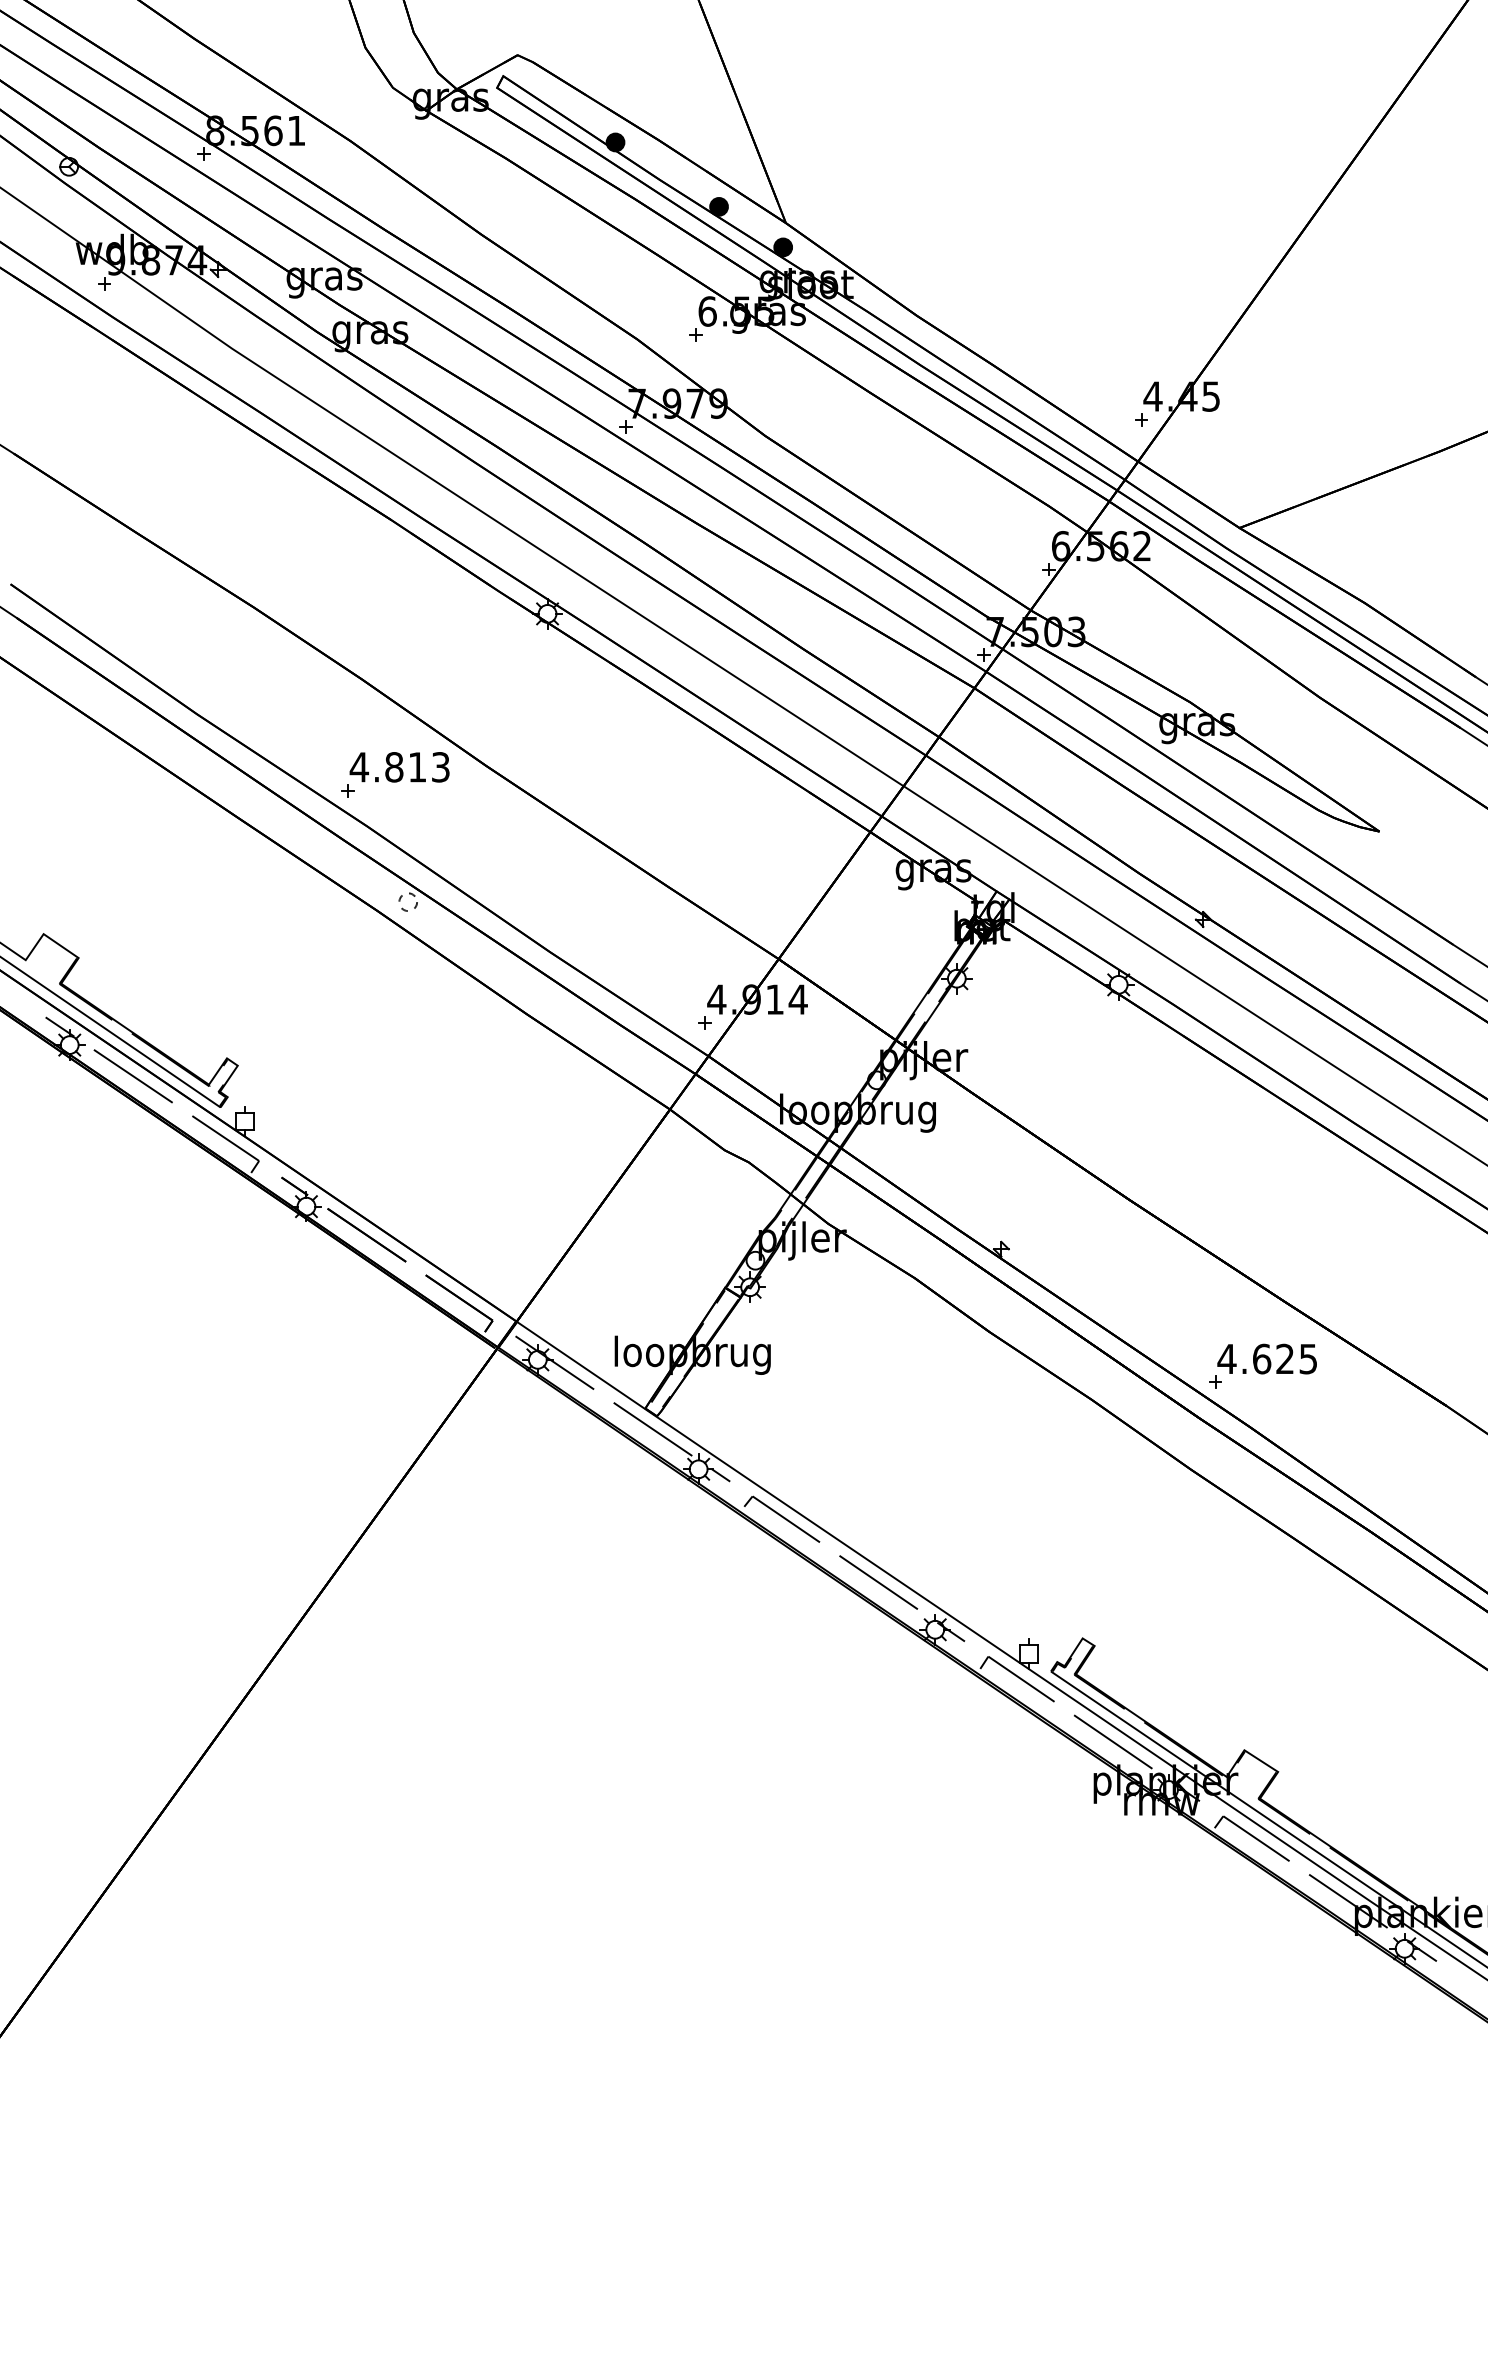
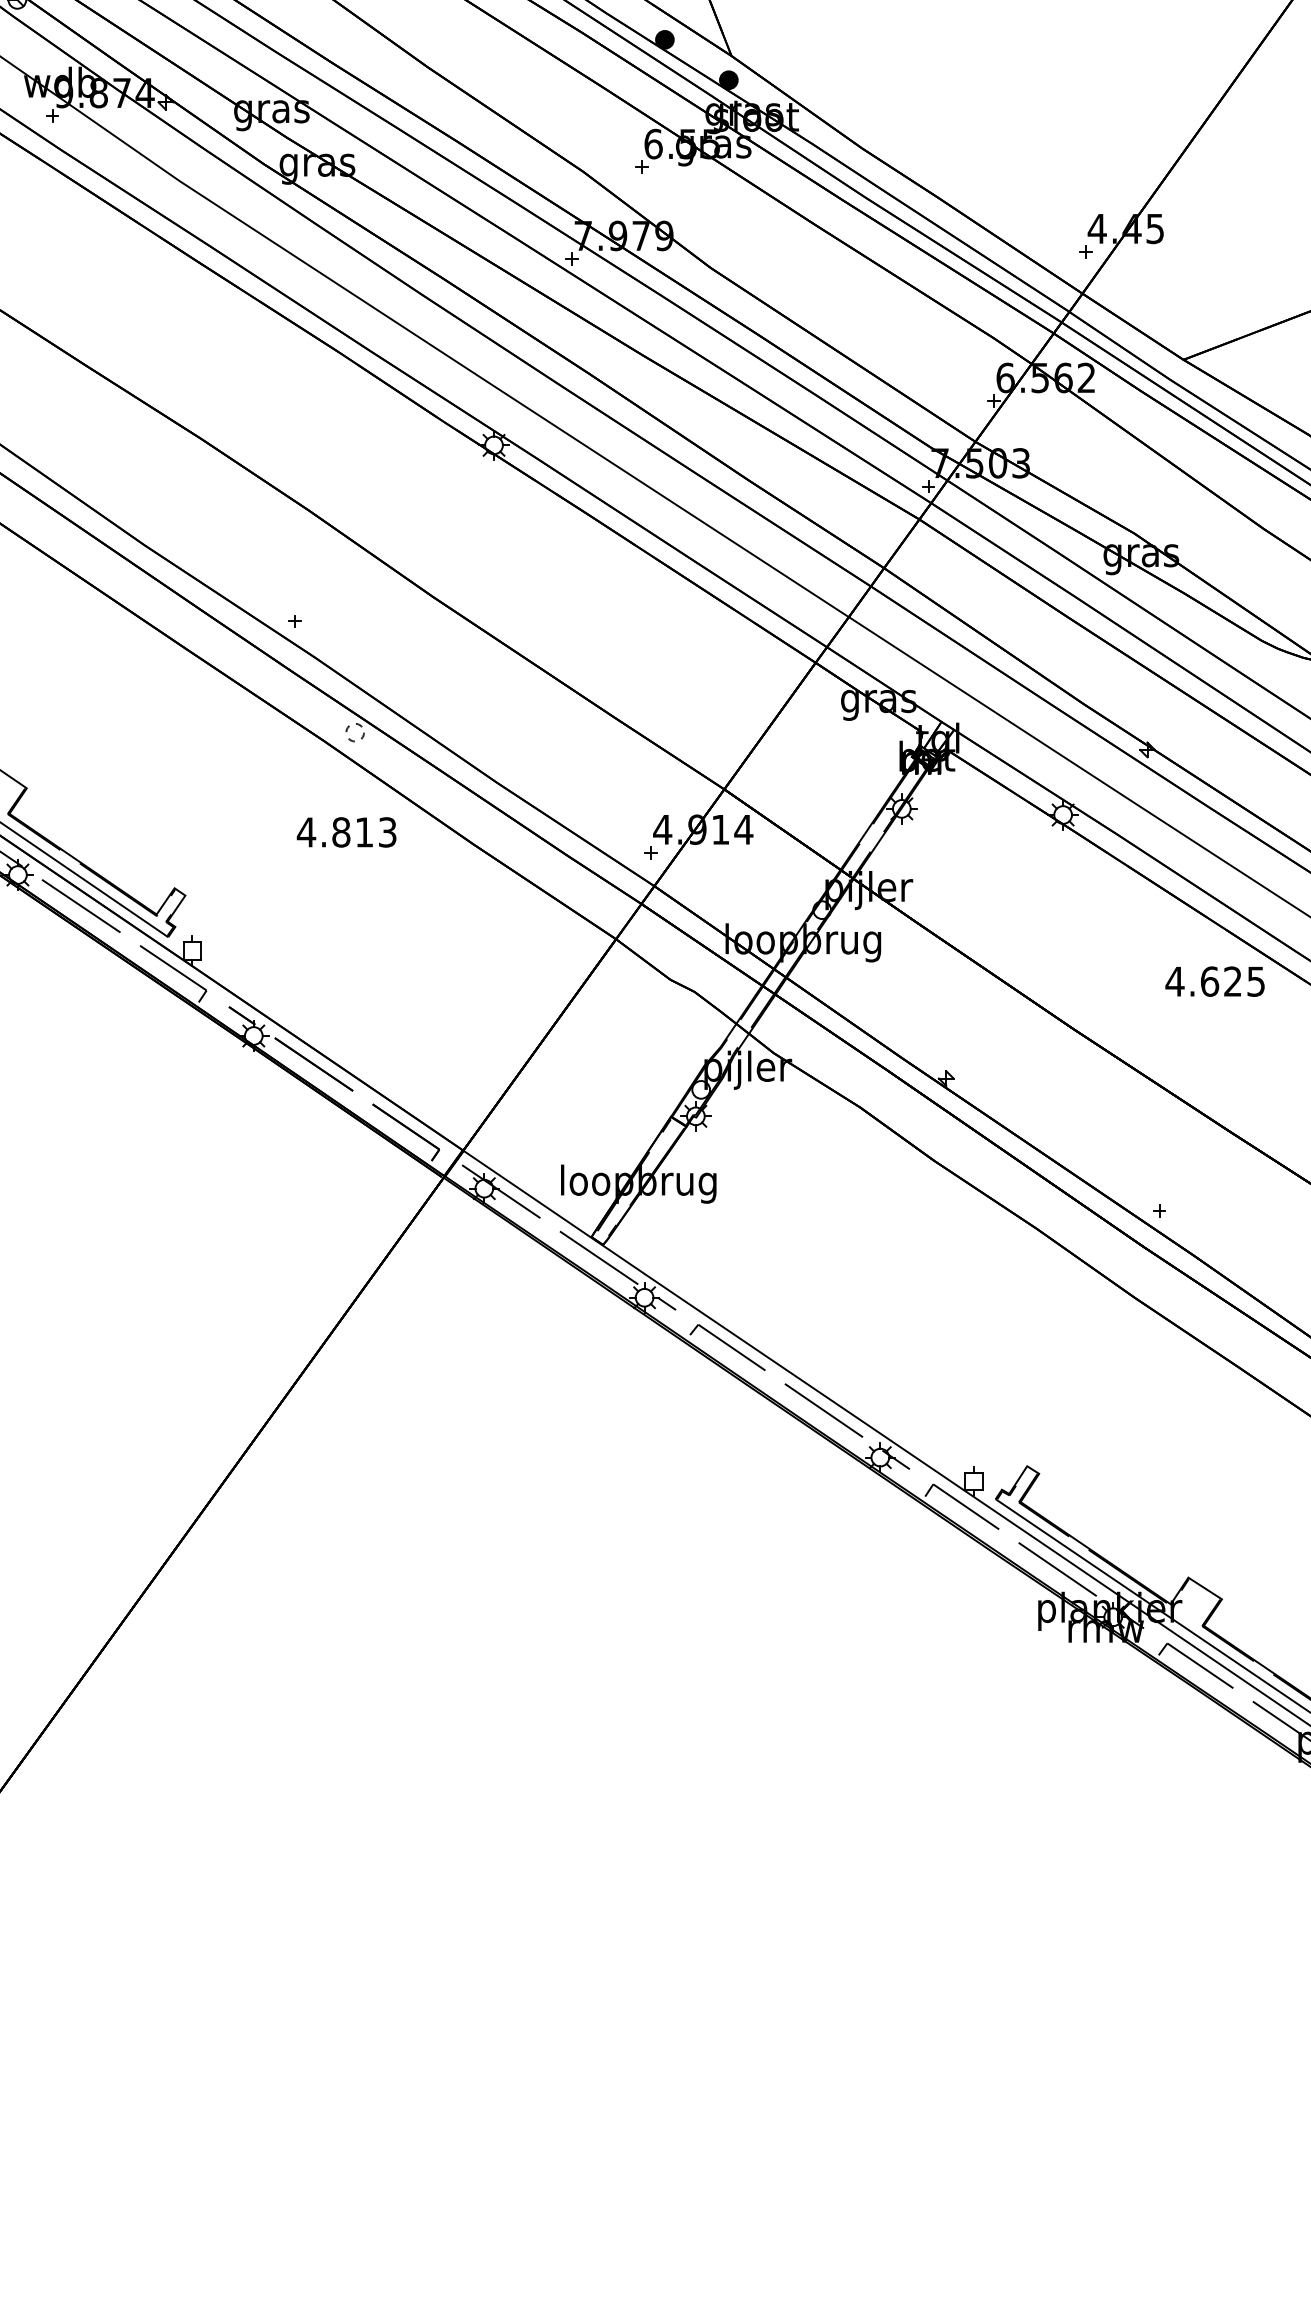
text: (399, 767) -> (346, 832), moved
text: (1266, 1358) -> (1214, 981), moved

